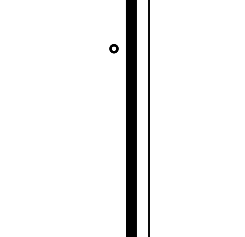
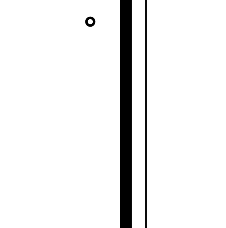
part: (113, 48) -> (89, 21), moved

